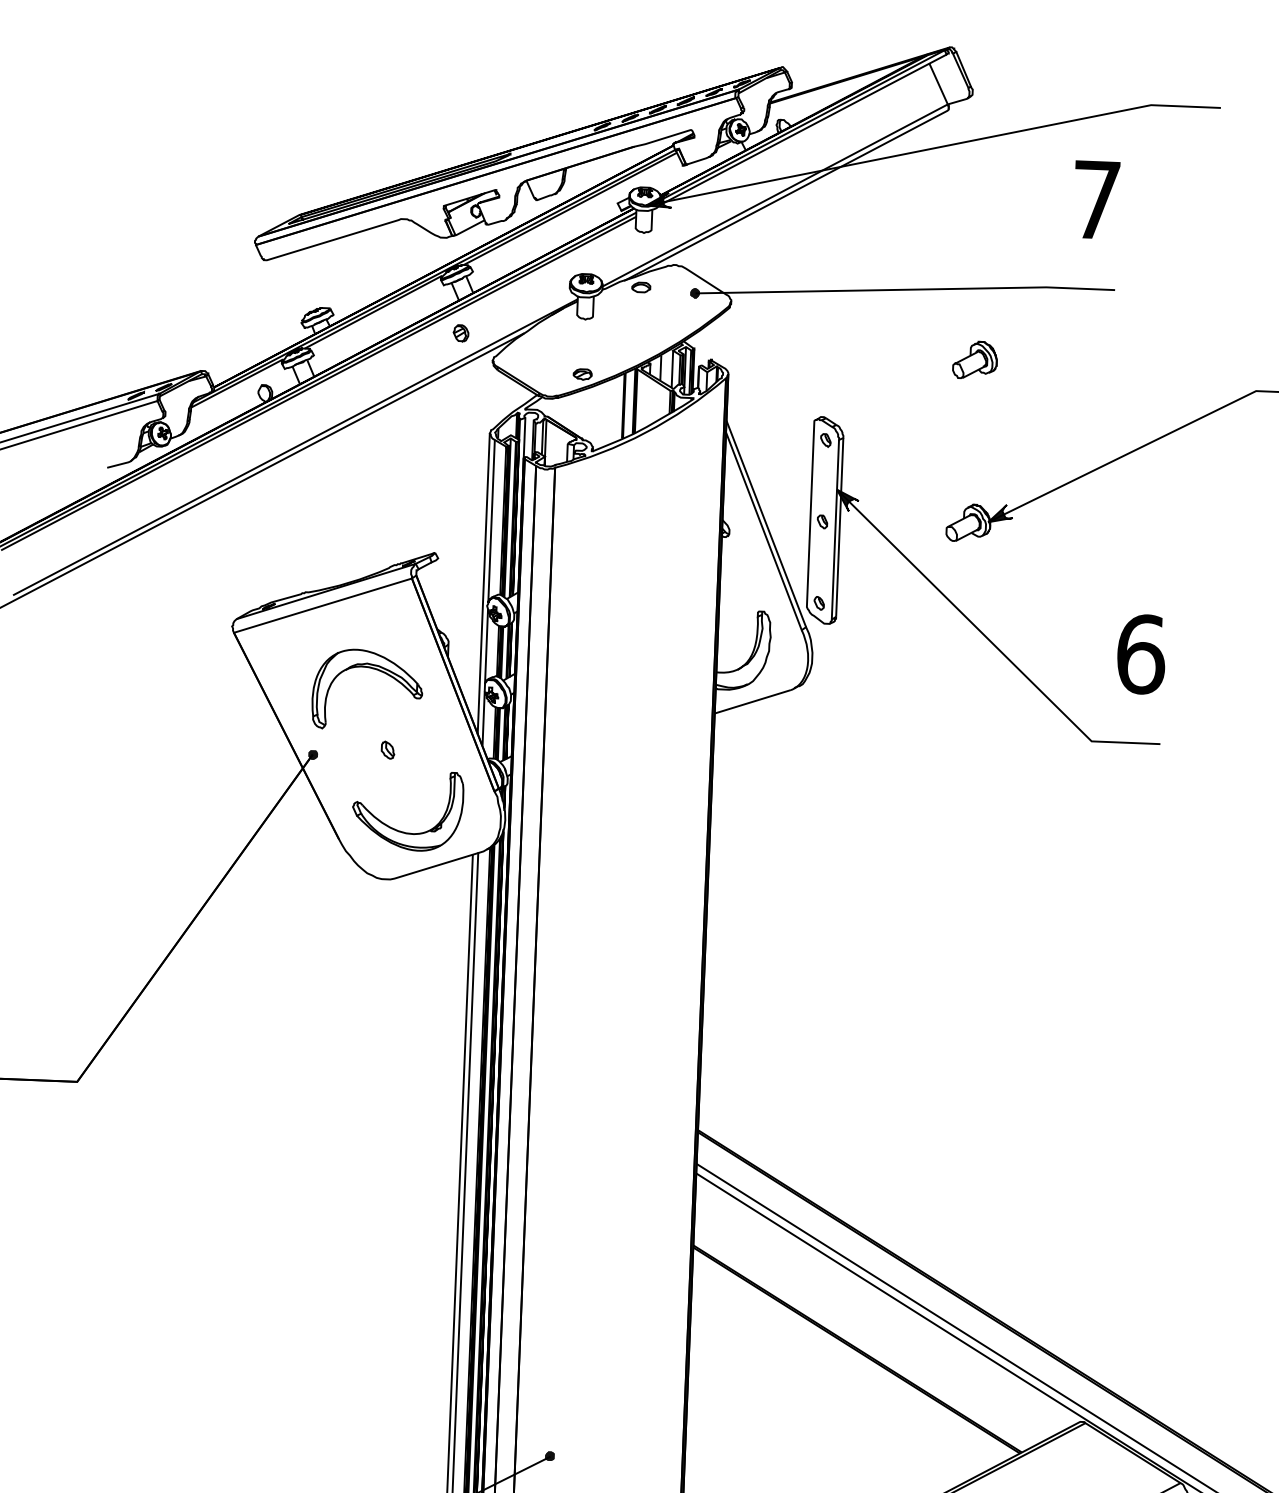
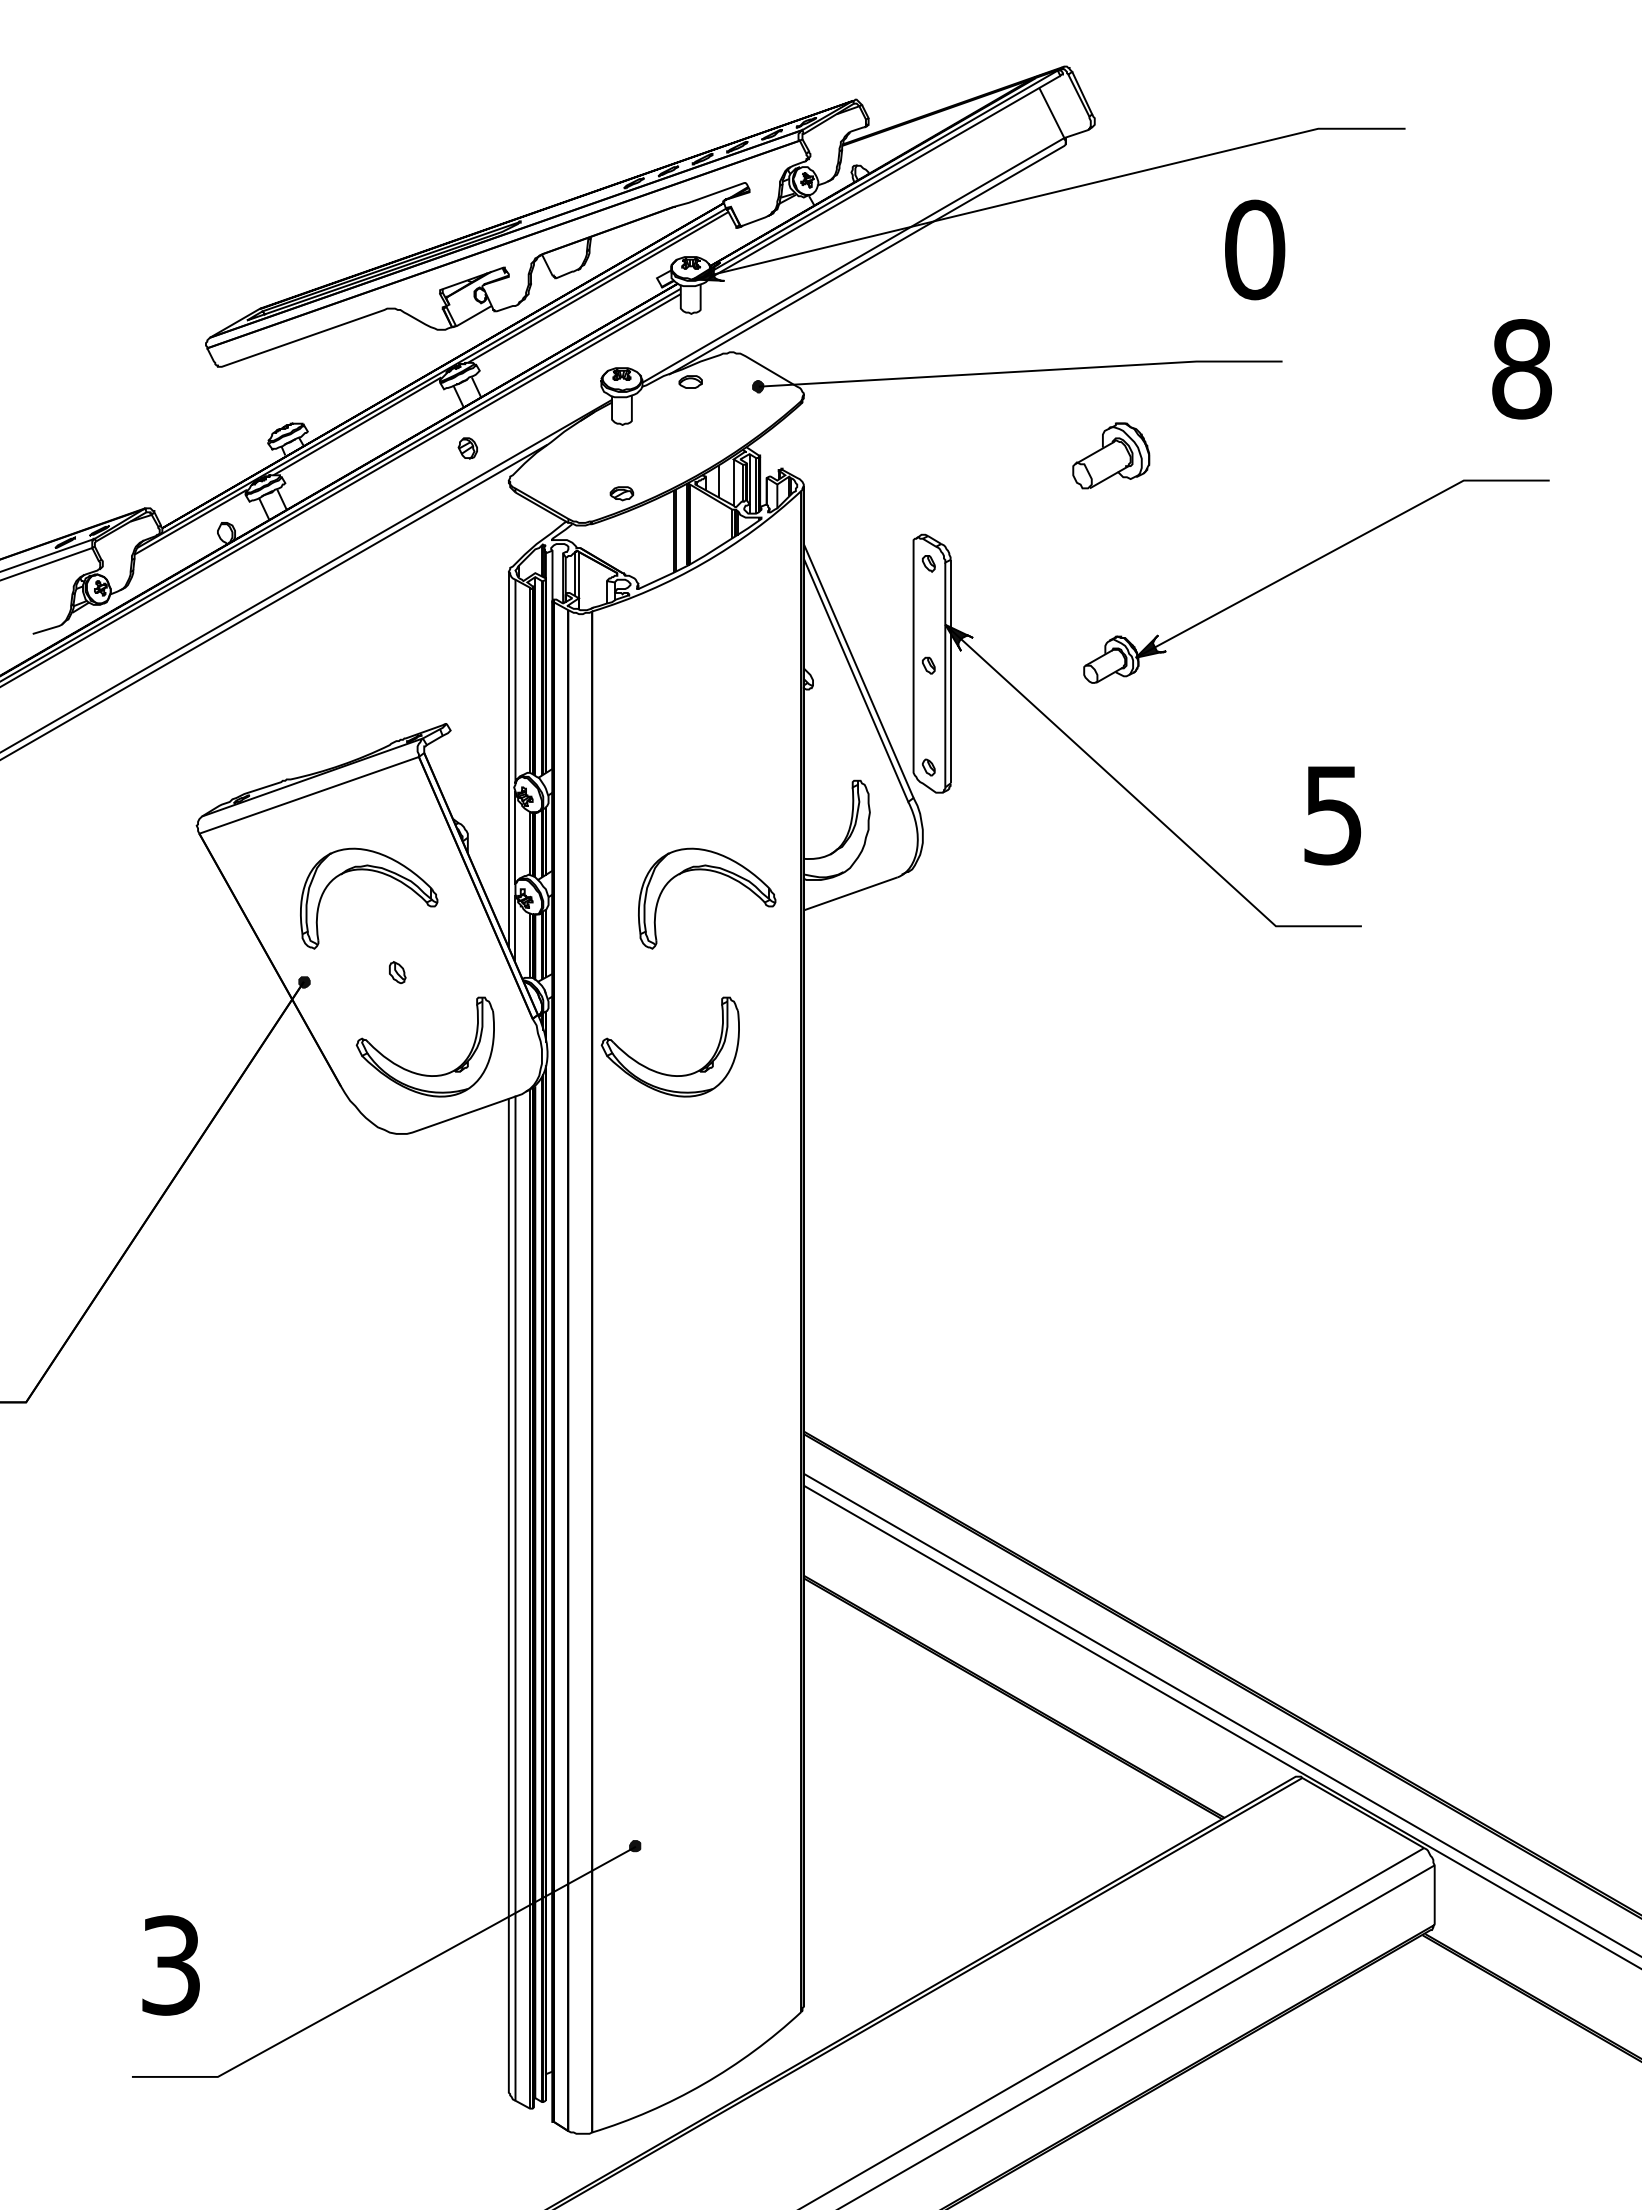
text: (1097, 199) -> (1255, 249), 7 -> 0
part: (975, 360) -> (1111, 456), size x1.4
text: (1141, 653) -> (1333, 814), 6 -> 5
part: (644, 680) -> (714, 872), added
part: (595, 838) -> (661, 1072), added

